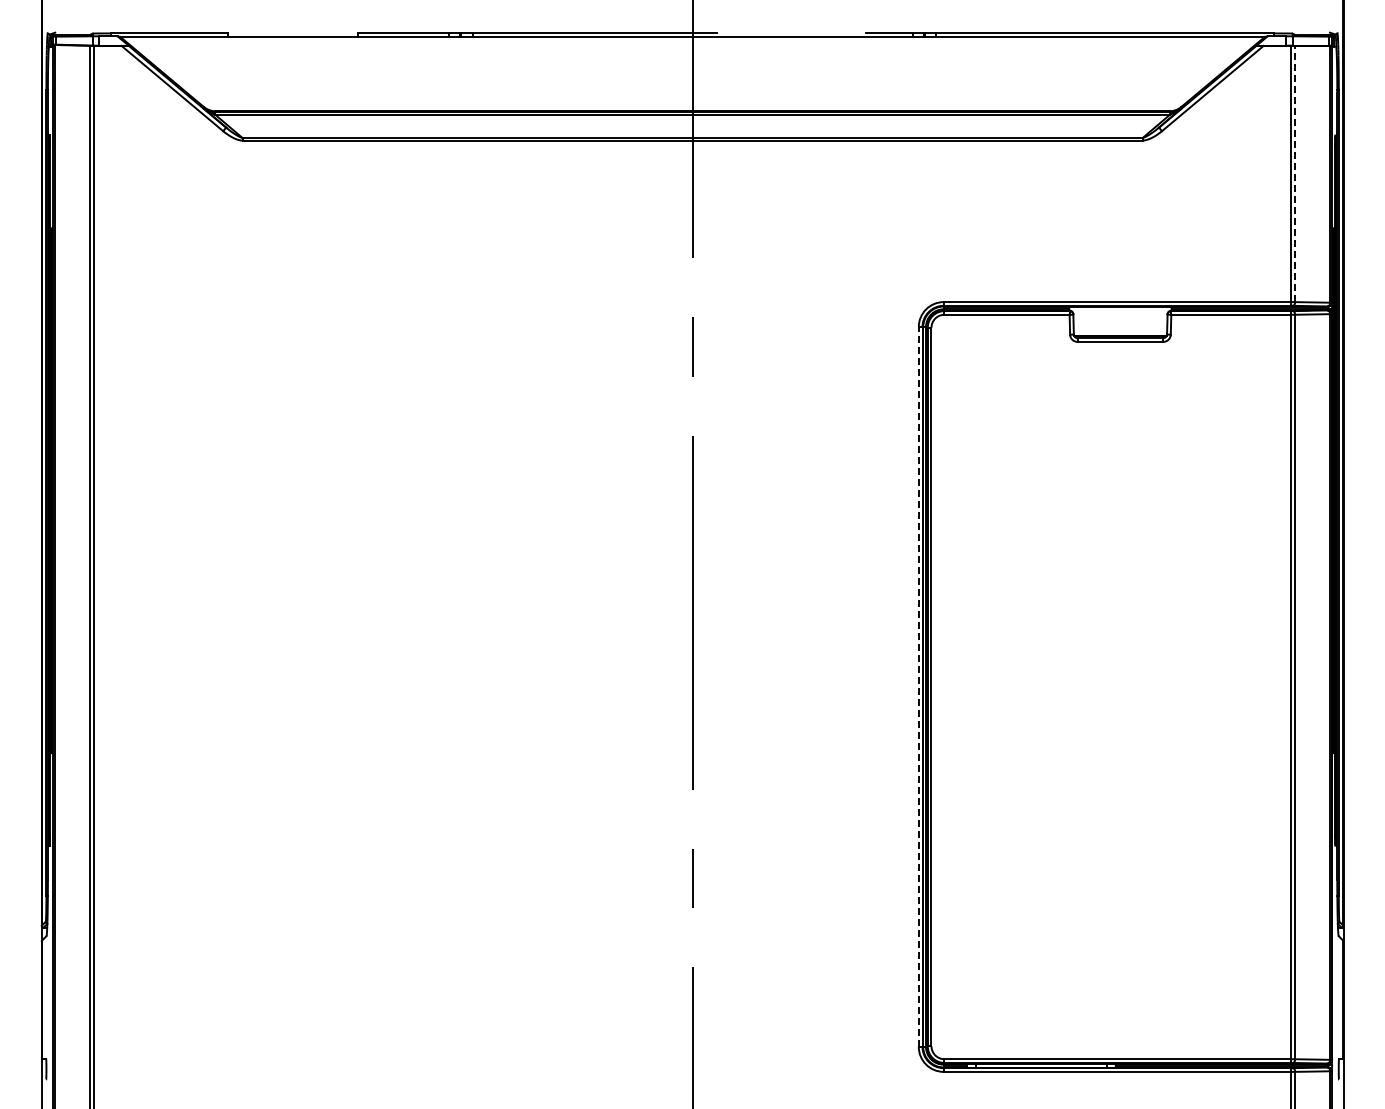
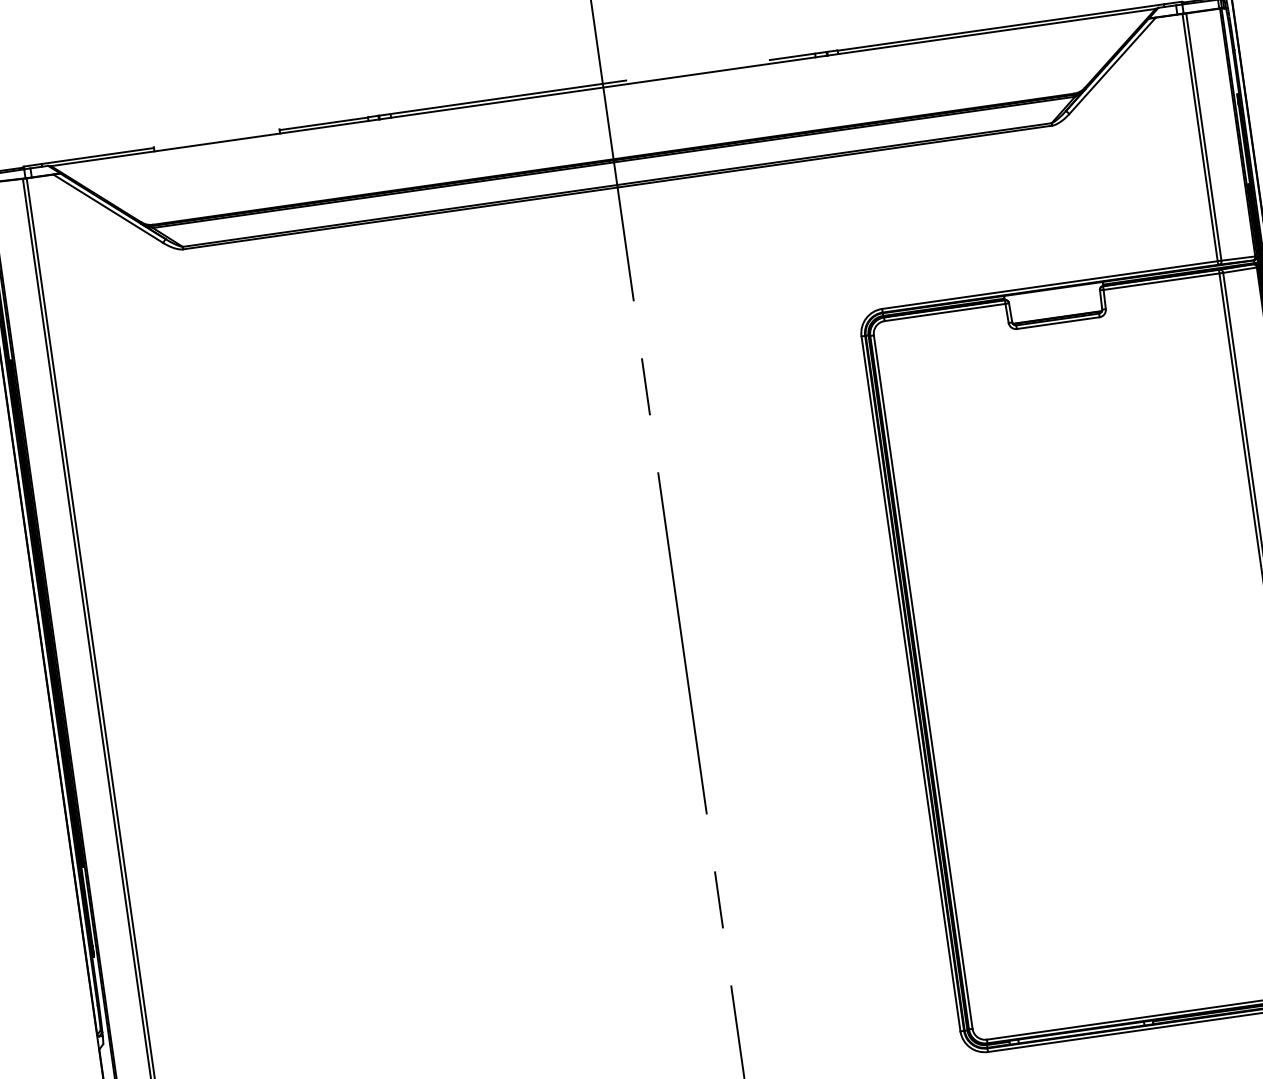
line: (1295, 173) -> (1204, 136), dashed -> solid
line: (918, 686) -> (910, 683), dashed -> solid

